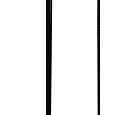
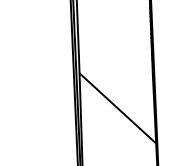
hatch: (74, 63) -> (117, 108), added

